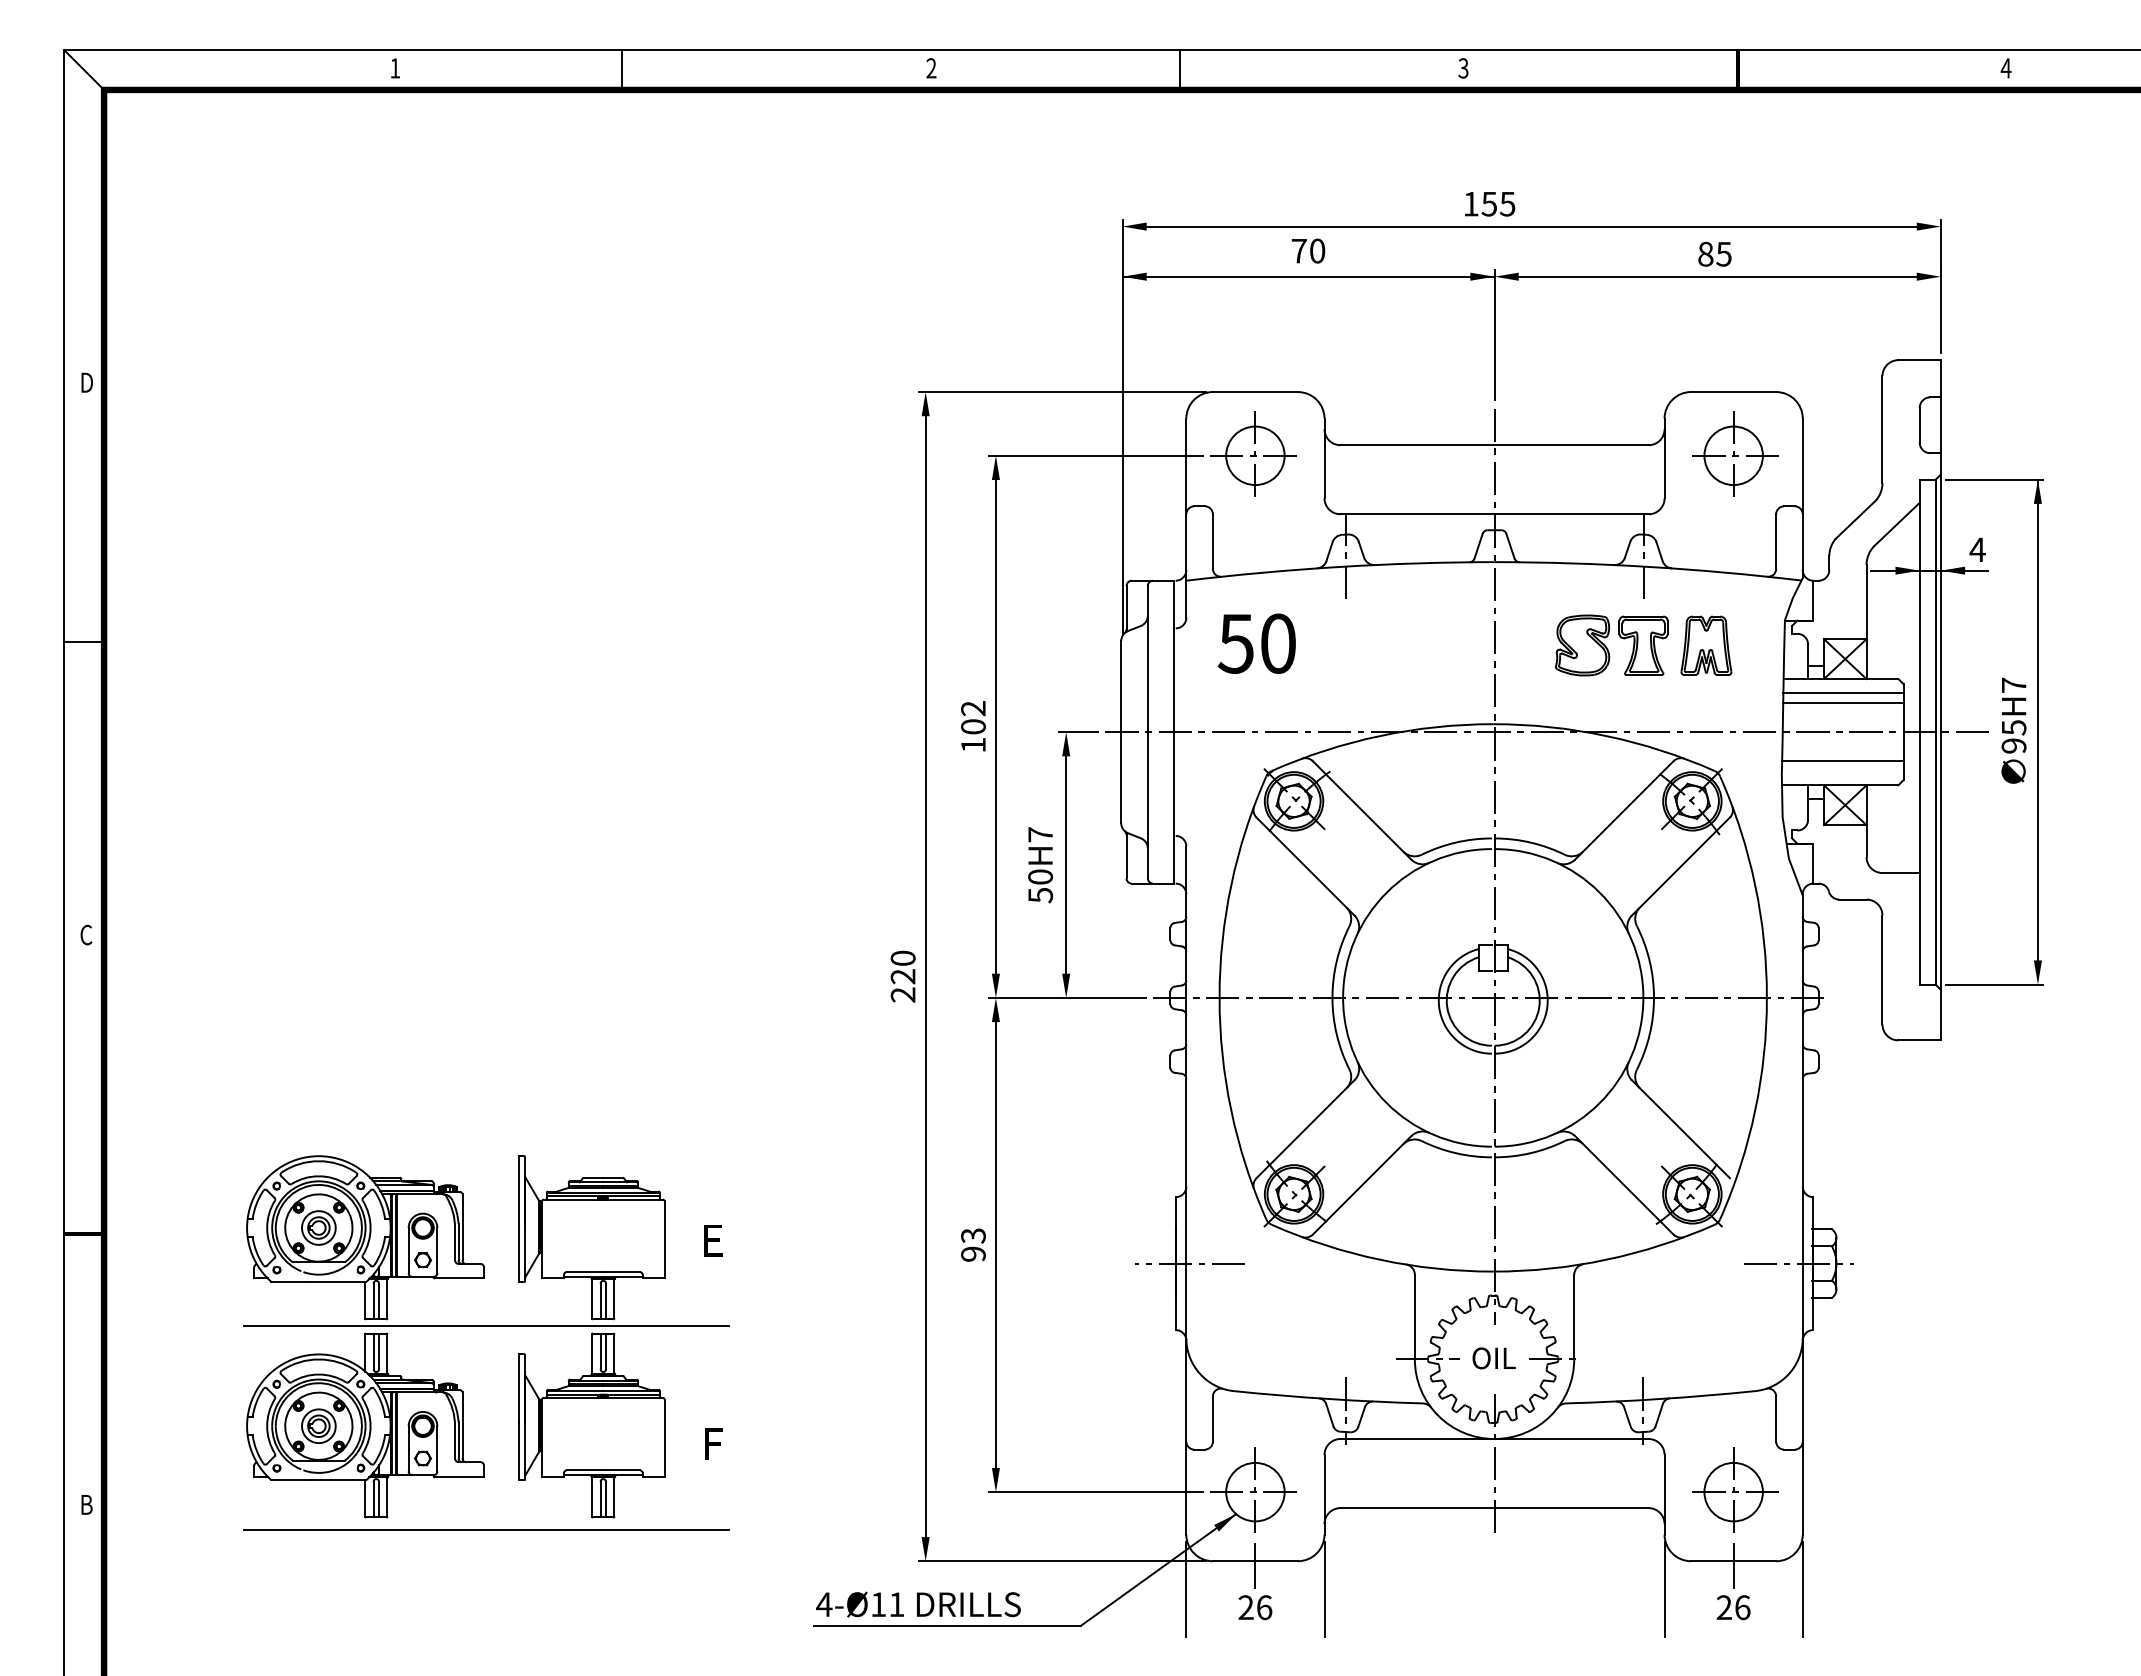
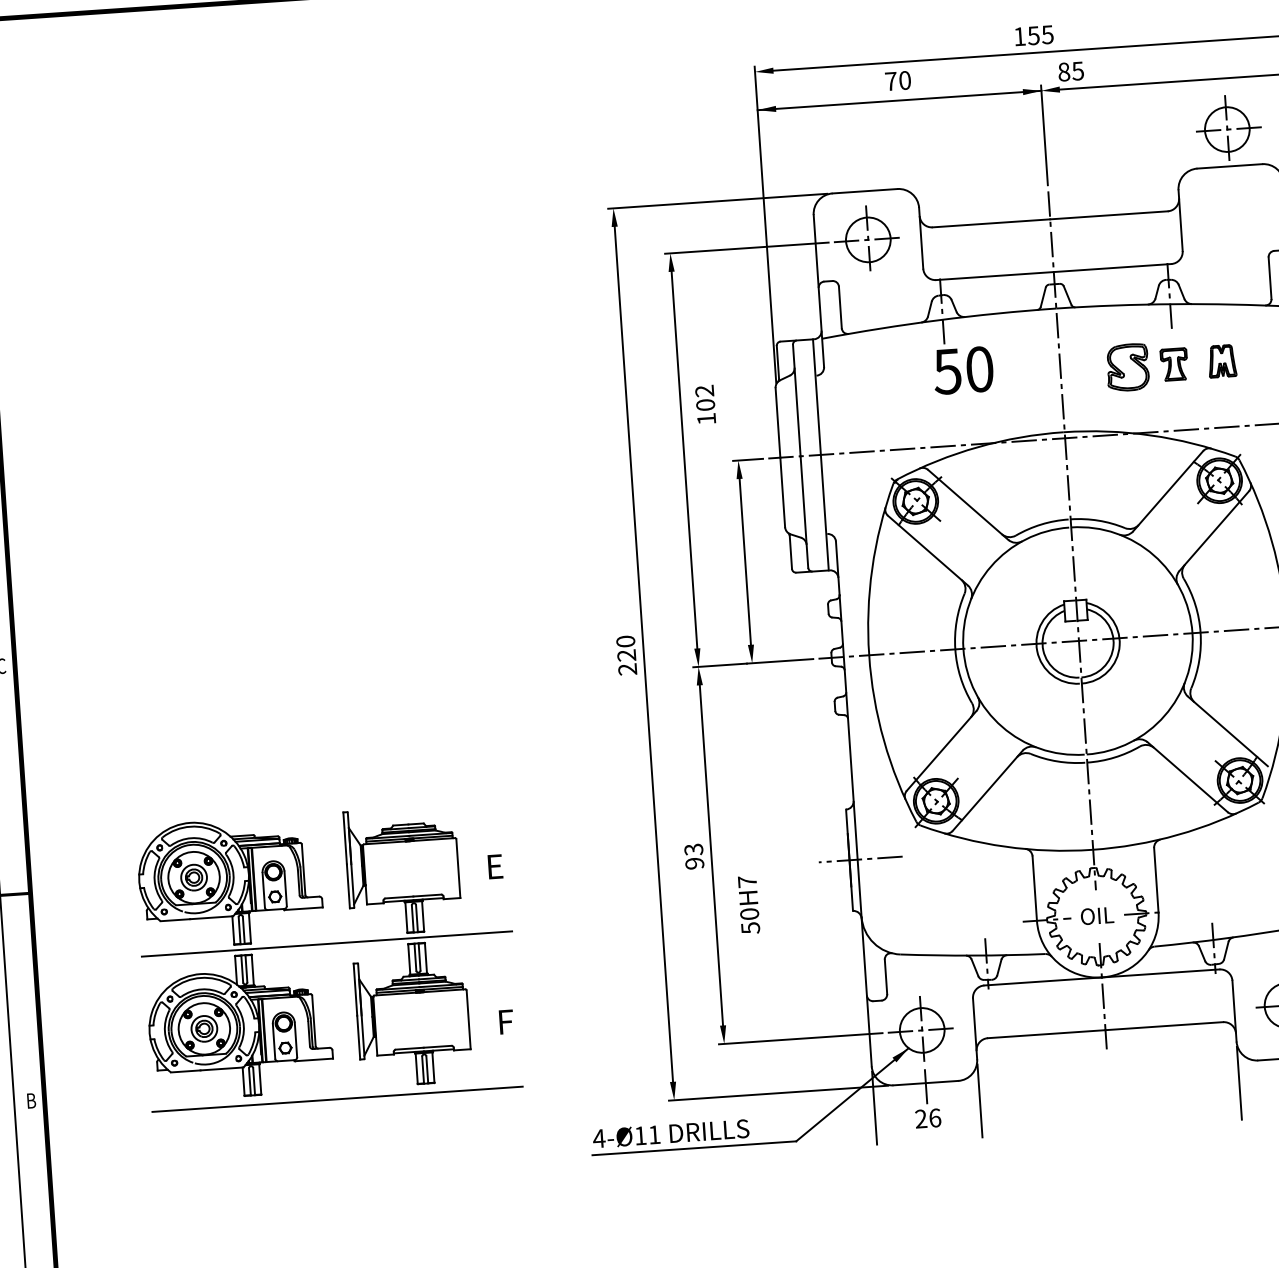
text: (1714, 253) -> (1070, 71), moved
part: (1735, 453) -> (1228, 127), moved
text: (1256, 643) -> (963, 370), moved
part: (1643, 645) -> (1174, 364), size x0.7
part: (1706, 645) -> (1222, 361), size x0.7
text: (973, 726) -> (705, 404), moved
text: (1040, 865) -> (749, 905), moved

